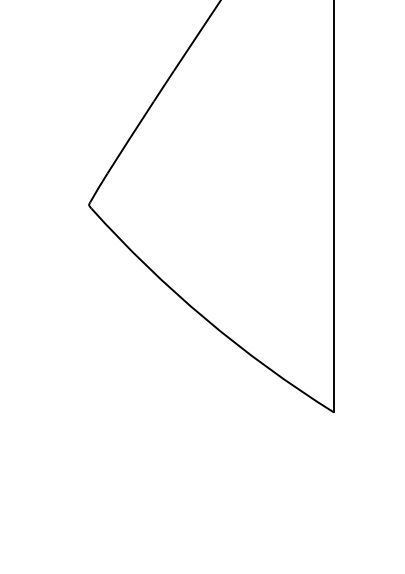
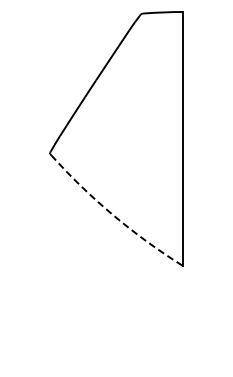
arc: (206, 319) -> (113, 215), solid -> dashed

